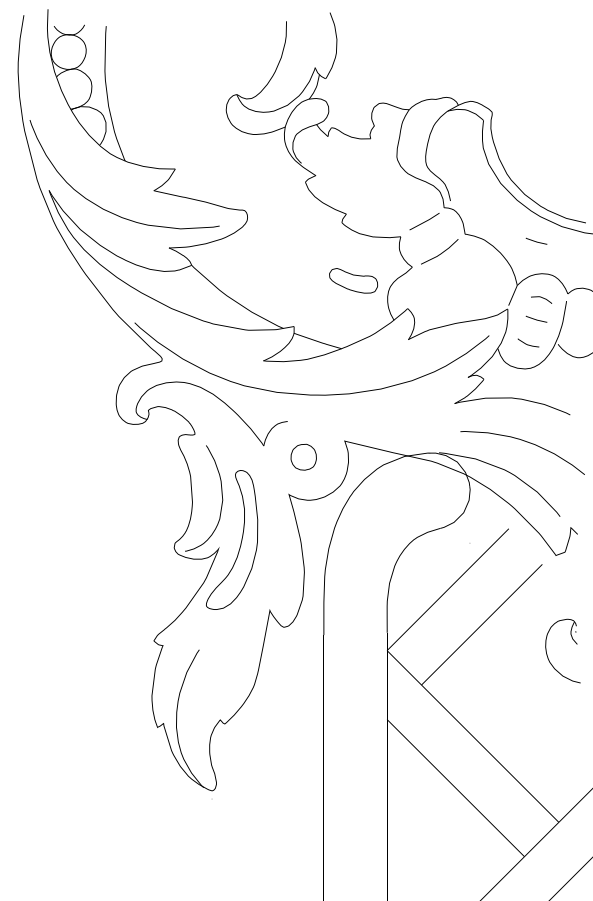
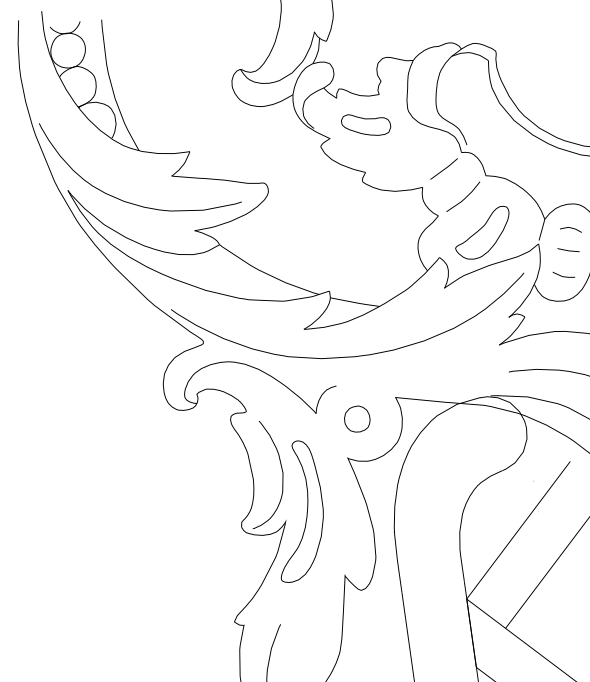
curve: (536, 241) -> (557, 173), removed
part: (353, 280) -> (366, 124), moved
part: (453, 290) -> (482, 233), added

